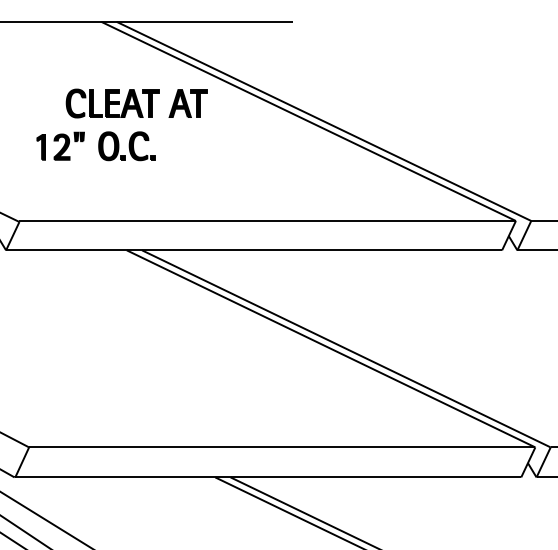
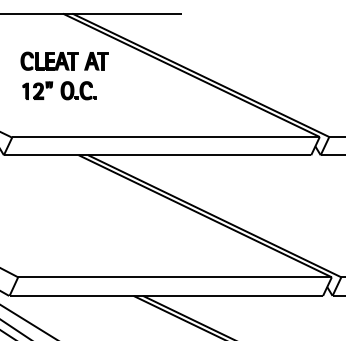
part: (136, 102) -> (64, 60), moved

